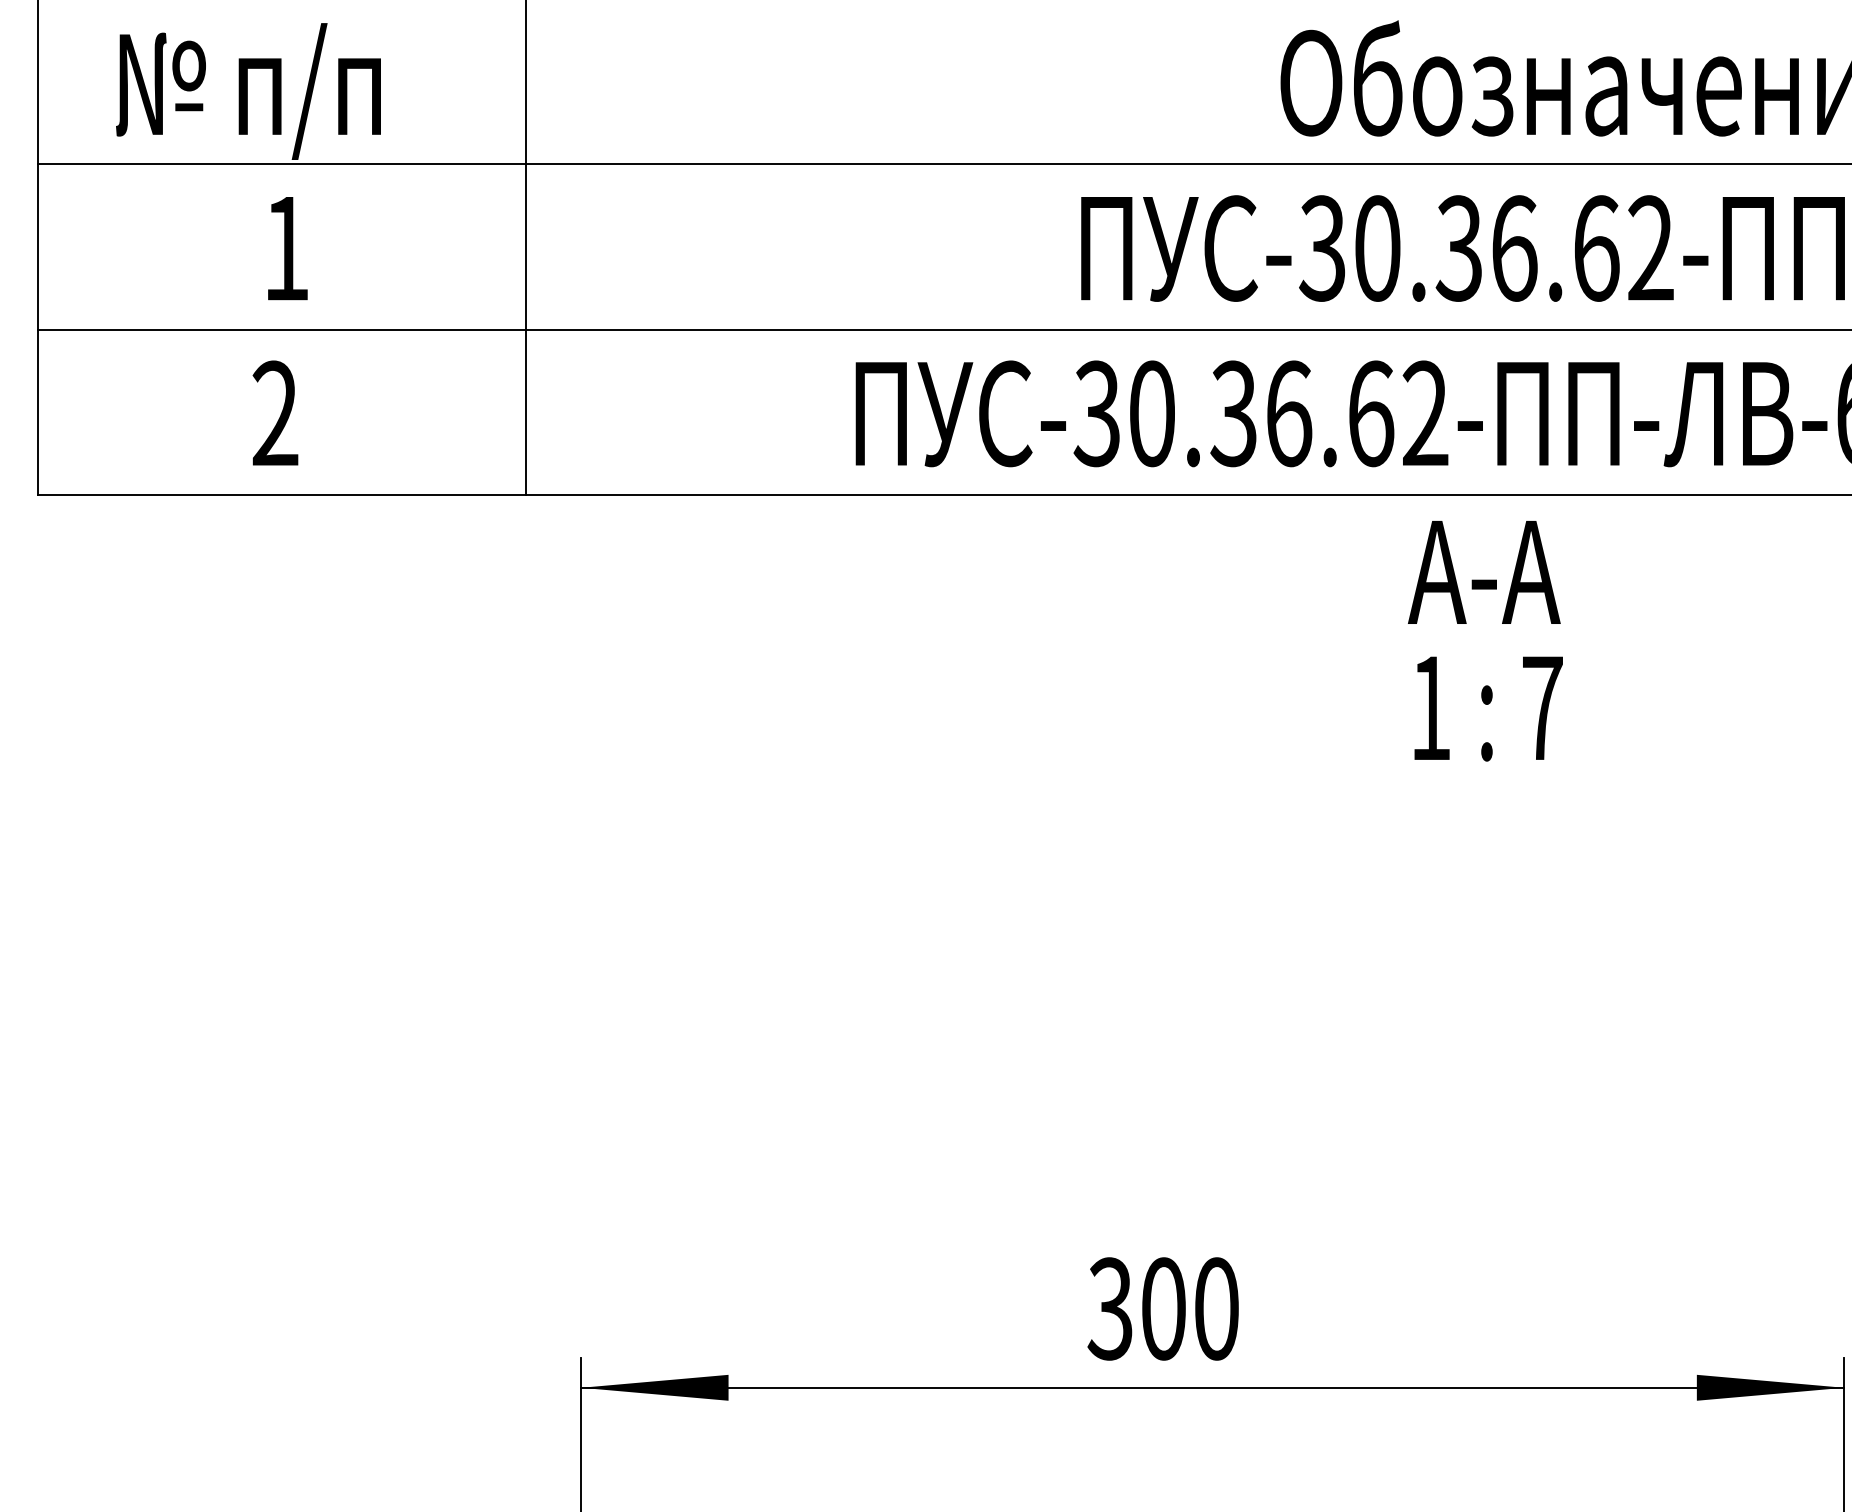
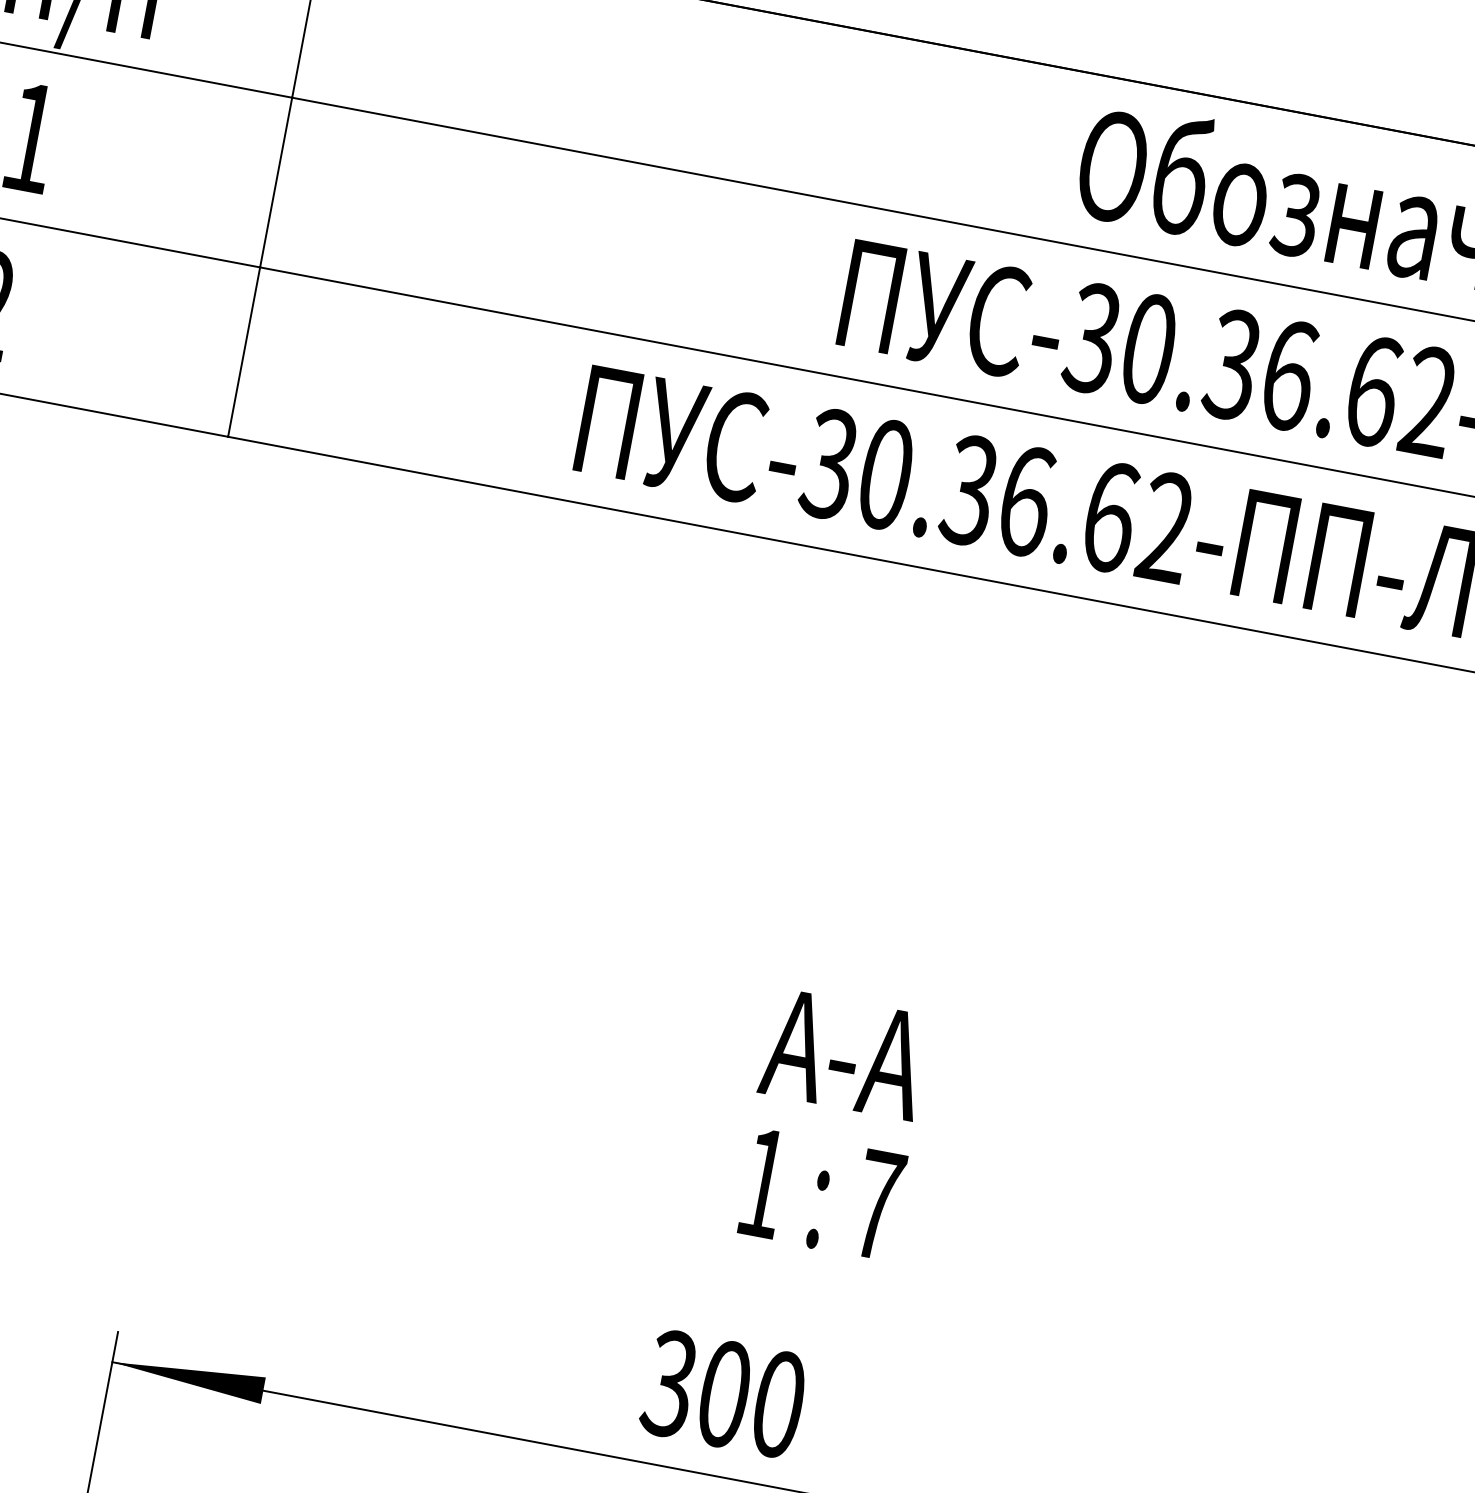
text: (1485, 641) -> (832, 1125), moved

